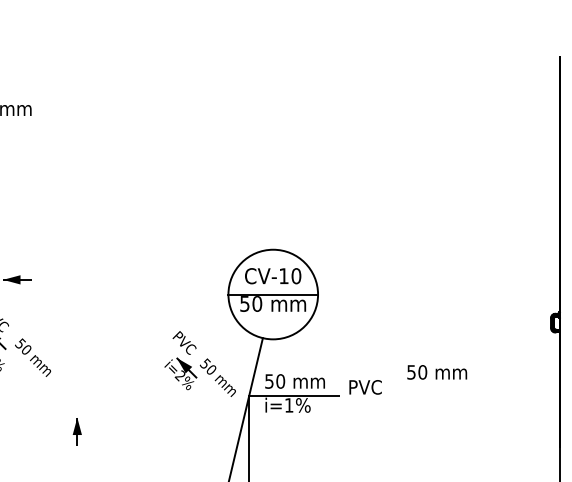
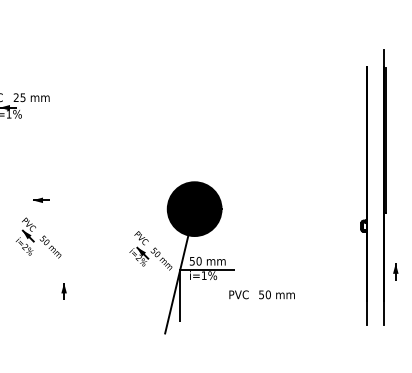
fill: (272, 295) -> (194, 209), added
text: (436, 371) -> (276, 294), moved
text: (364, 386) -> (238, 294), moved
part: (76, 431) -> (63, 291), moved

